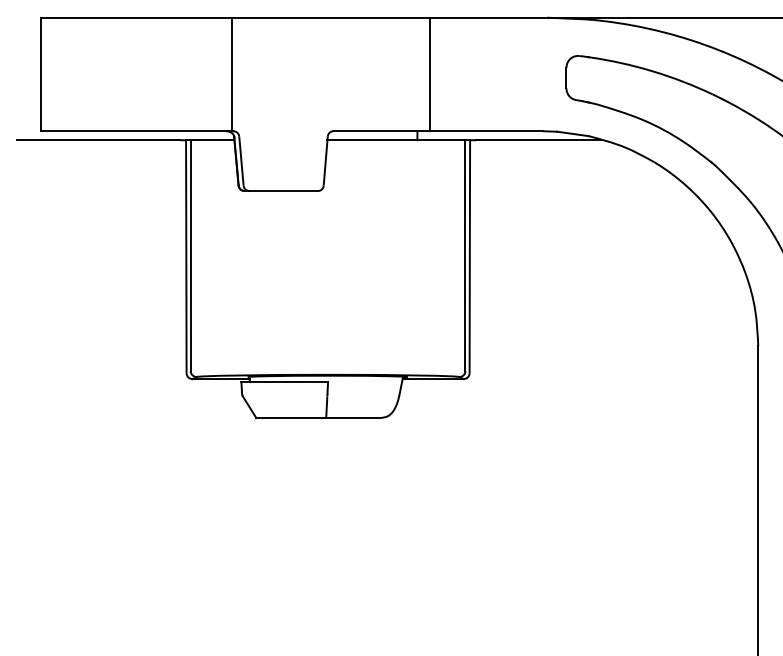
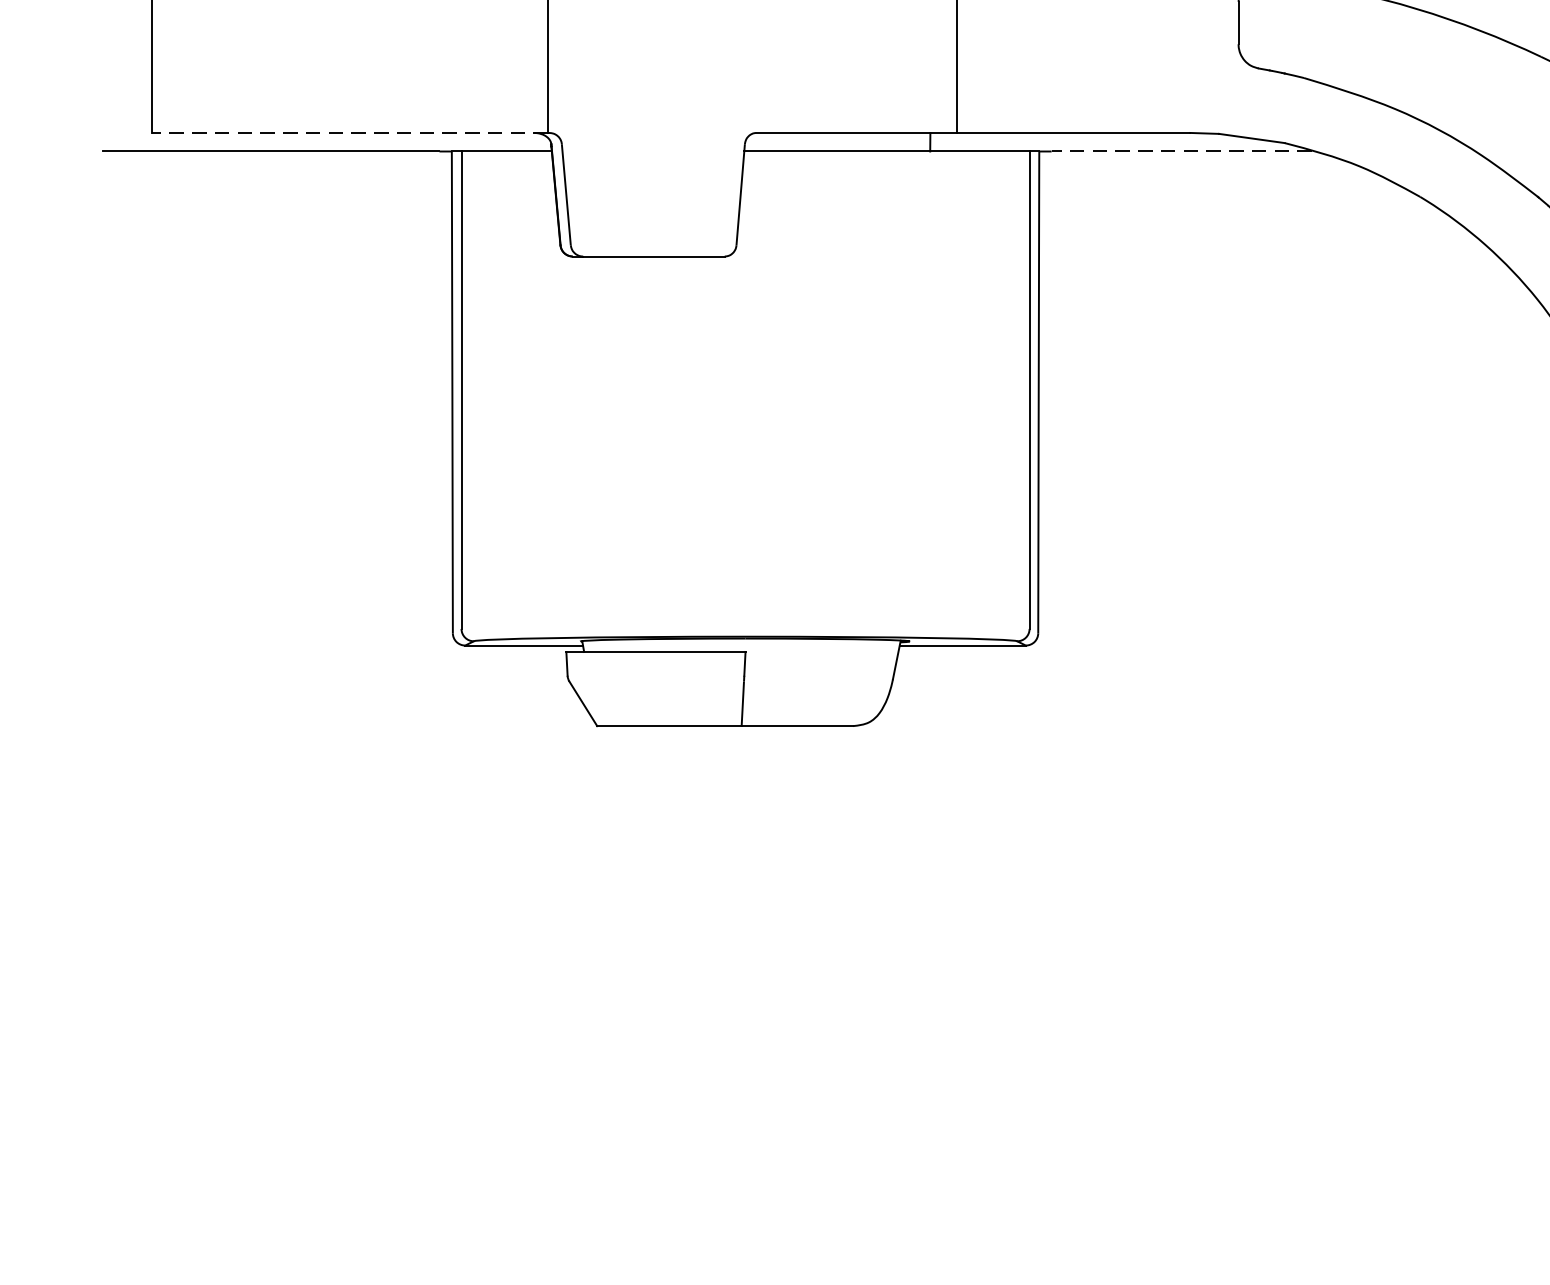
line: (136, 131) -> (349, 133), solid -> dashed
line: (538, 140) -> (1180, 152), solid -> dashed

